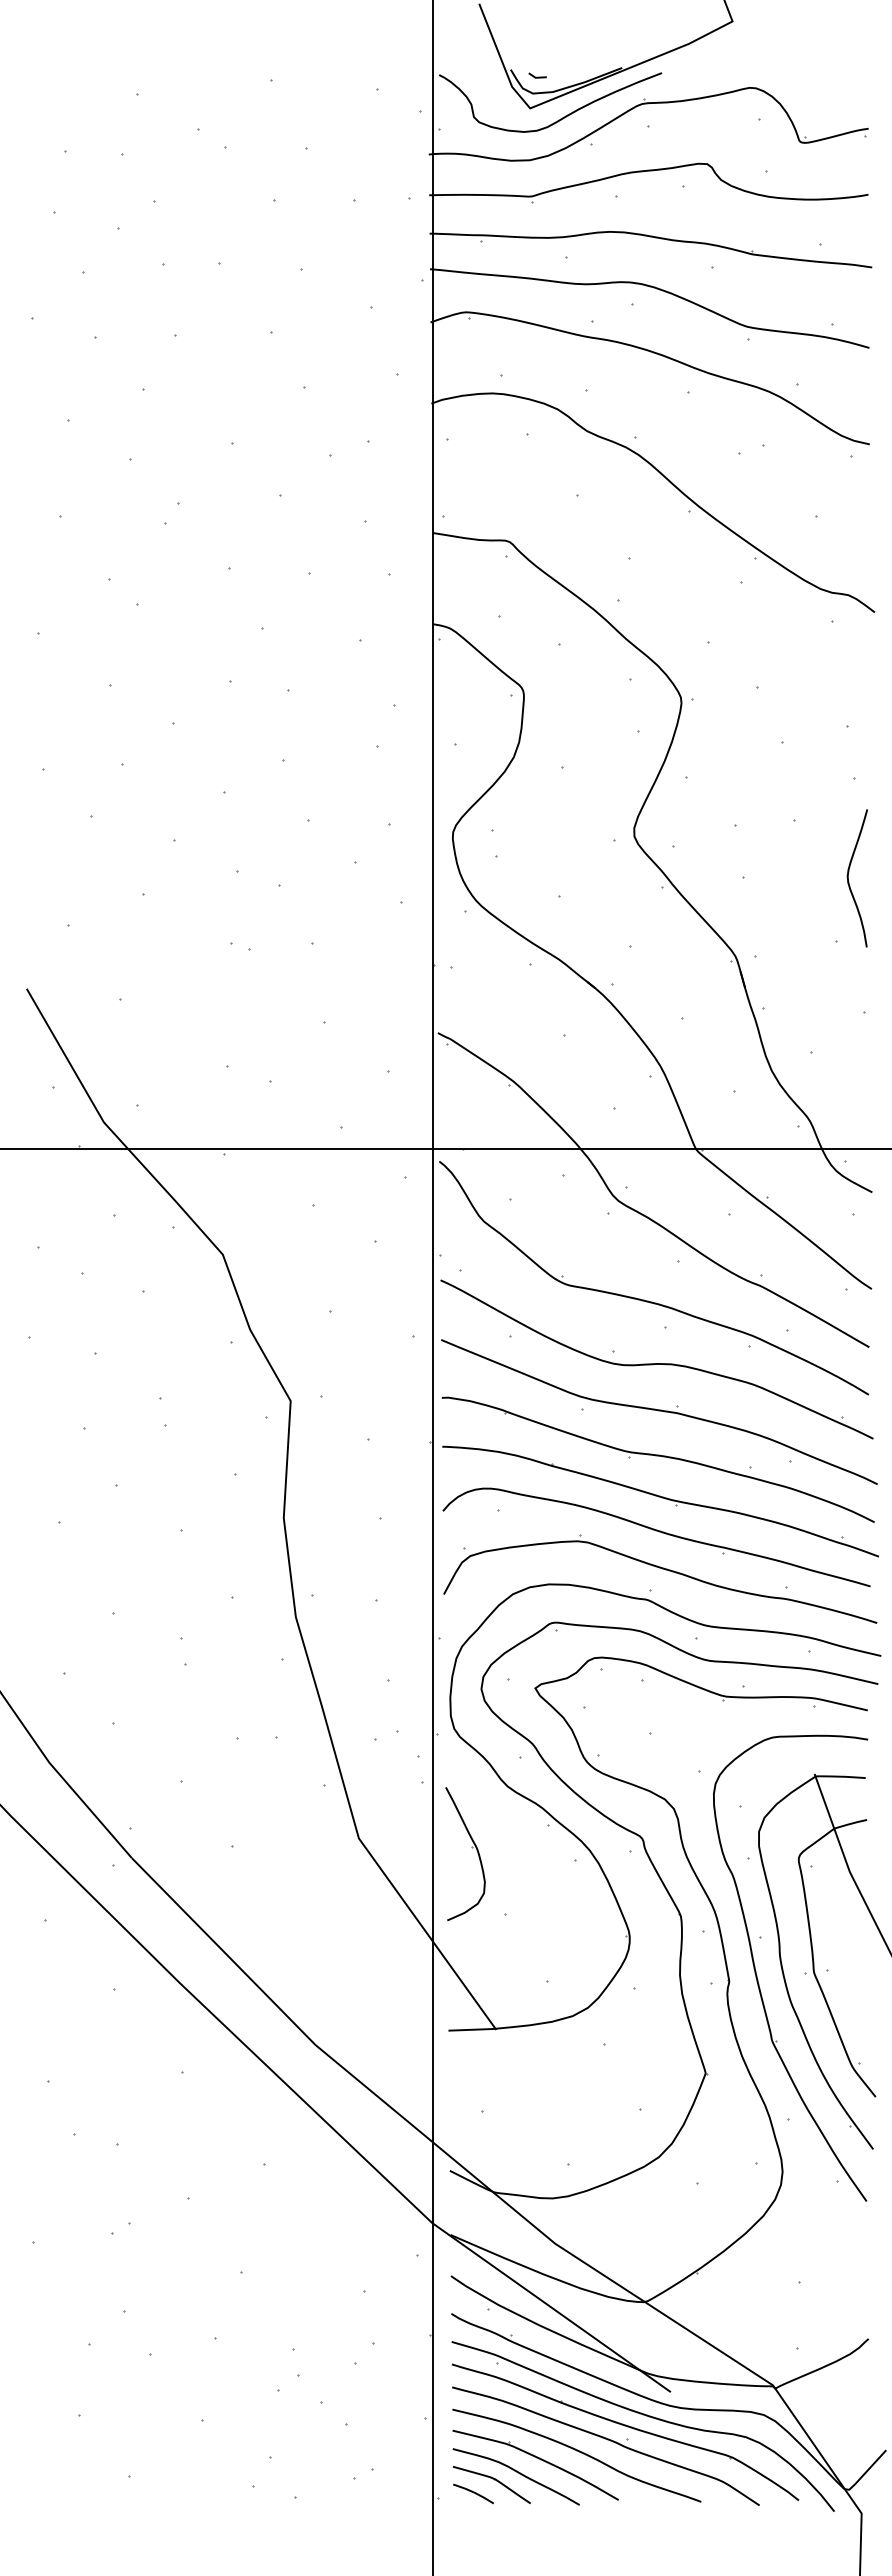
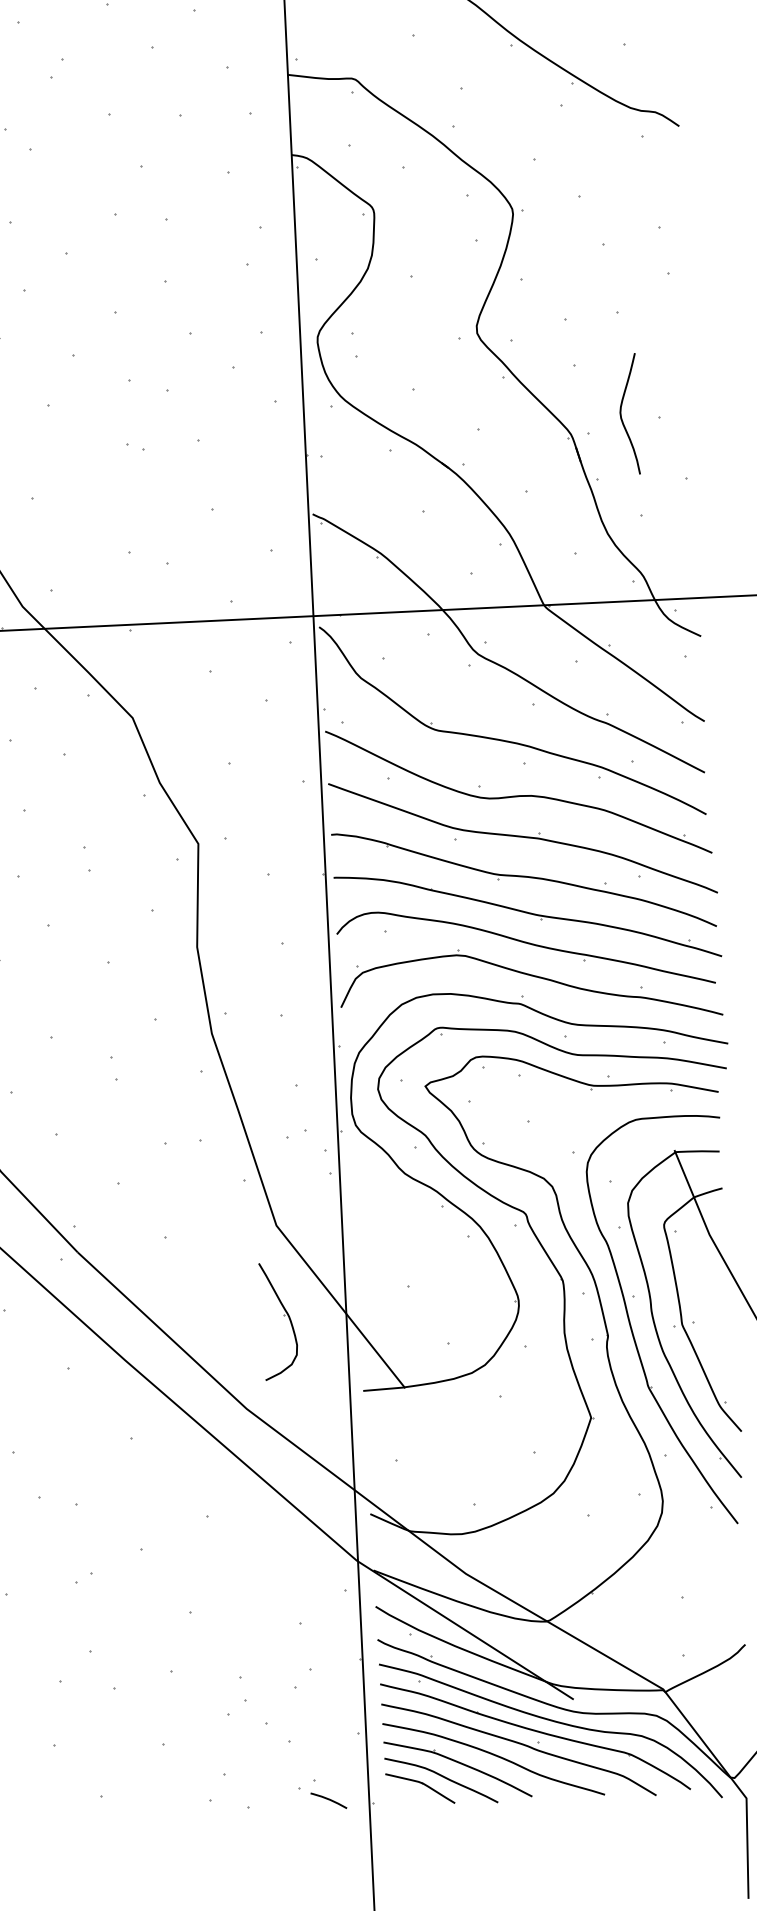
curve: (849, 881) -> (622, 417), moved
part: (471, 1847) -> (283, 1315), moved
curve: (473, 2493) -> (328, 1800), moved

